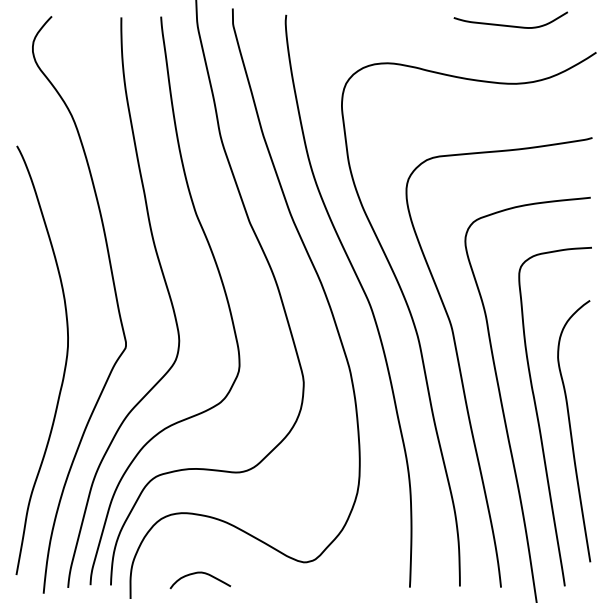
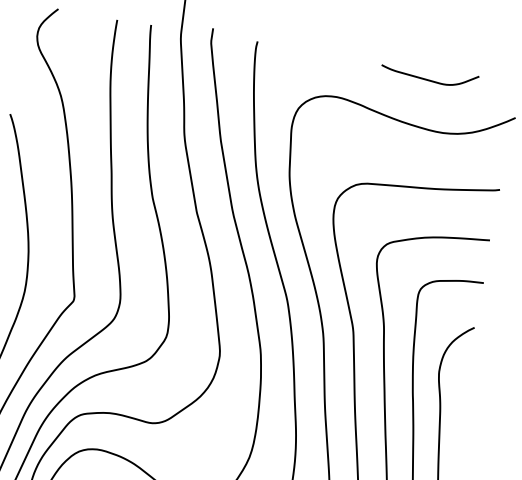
curve: (510, 25) -> (428, 79), moved

